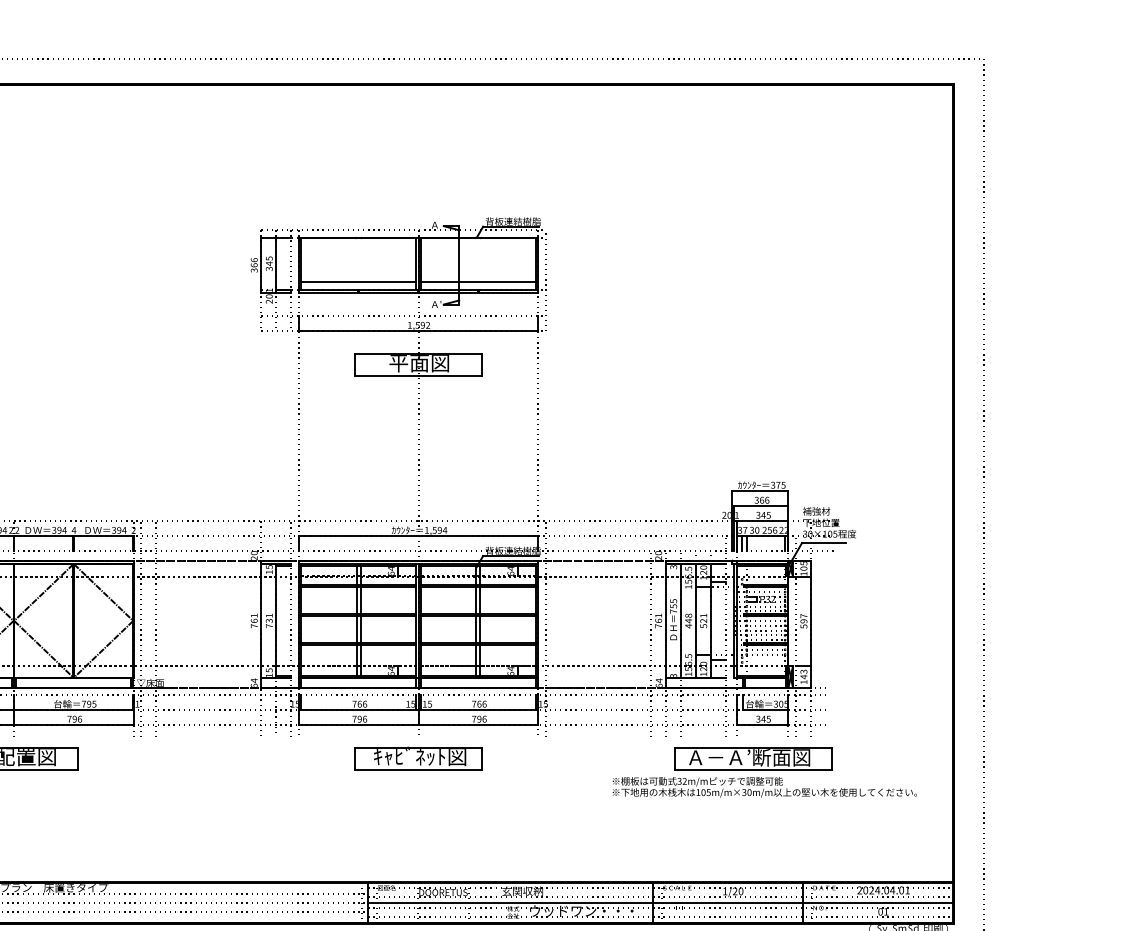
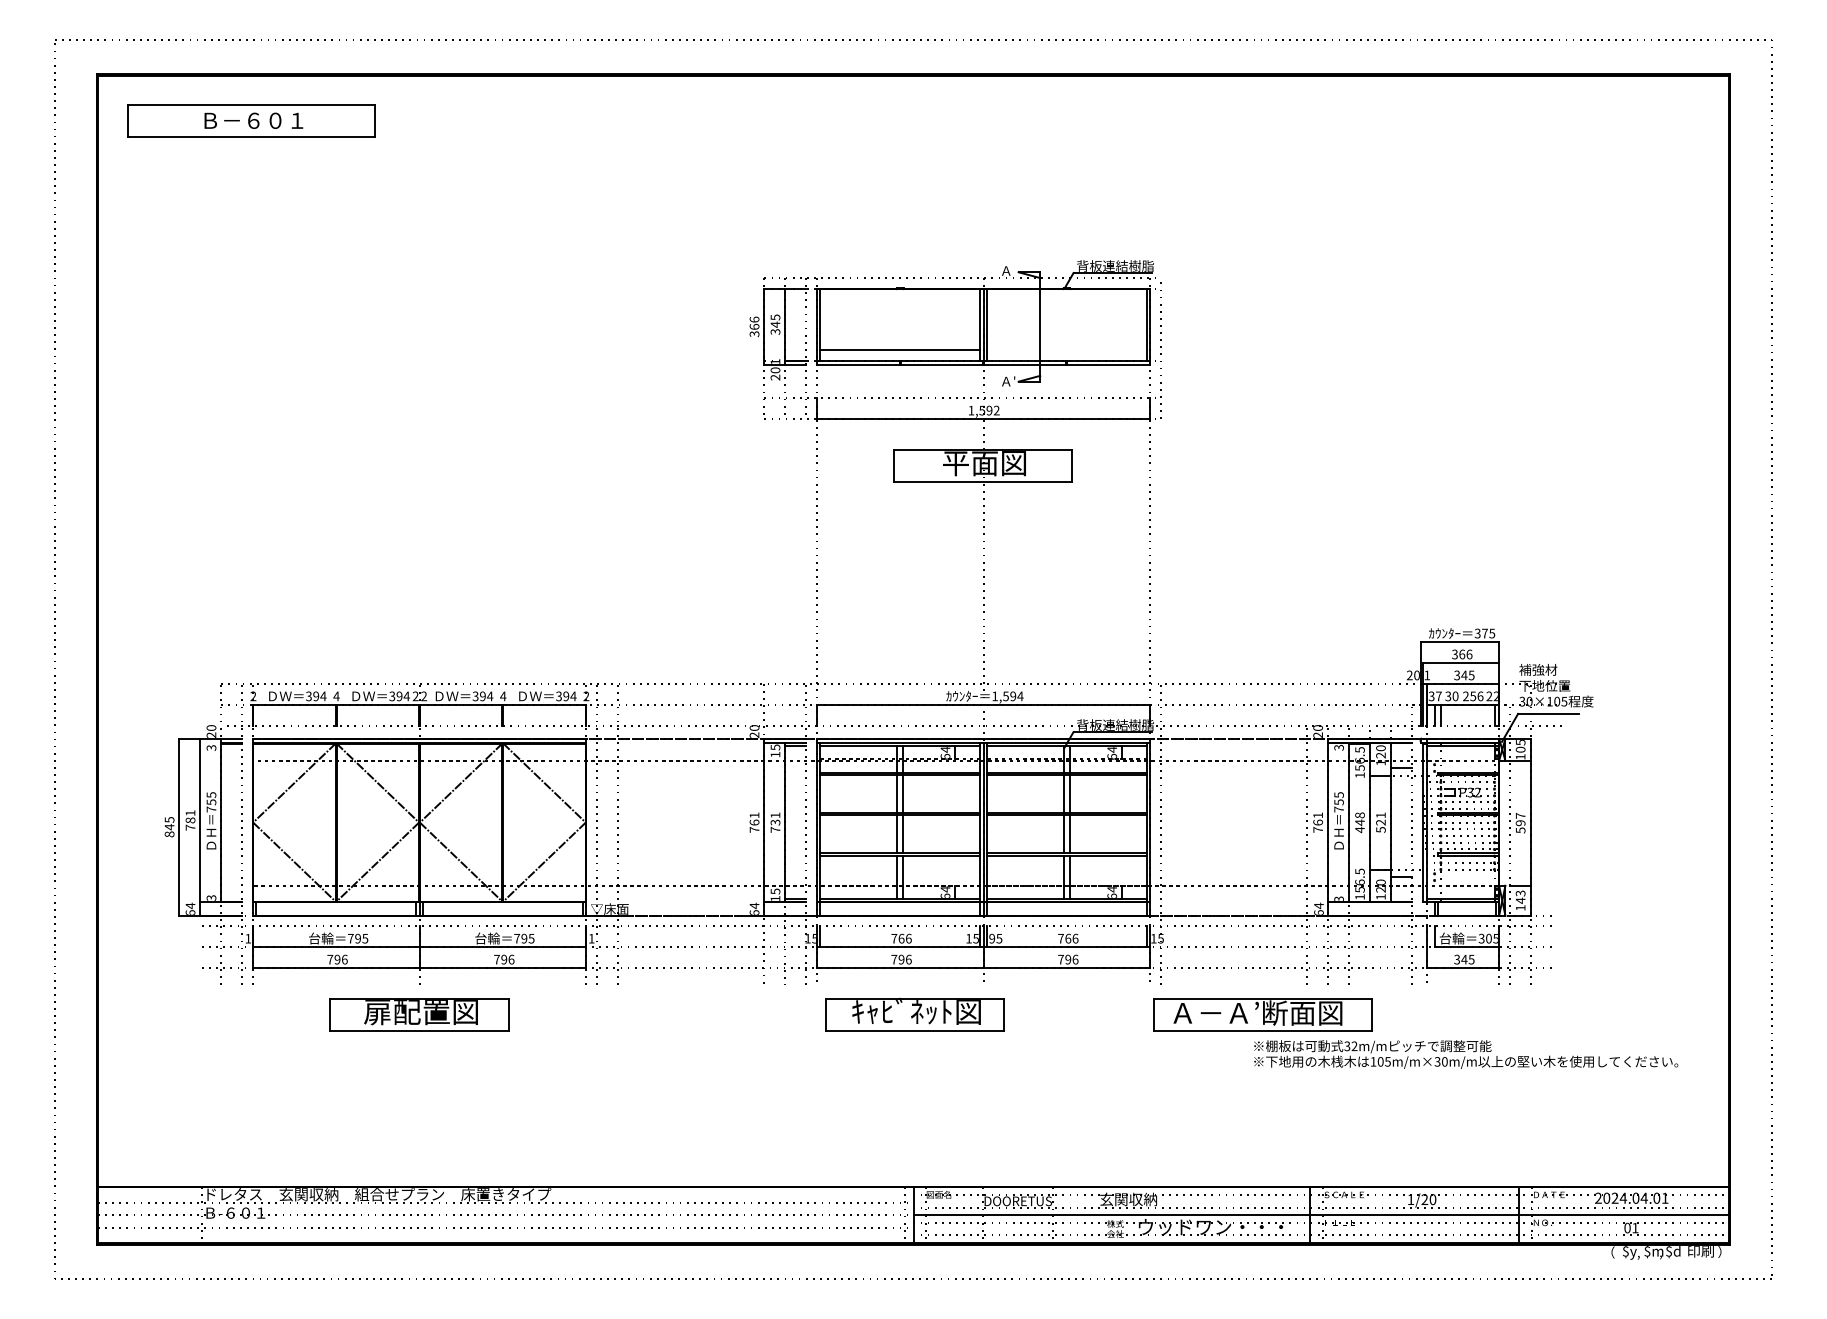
line: (478, 281) -> (1066, 349), removed
text: (425, 704) -> (992, 938), 15 -> 95
part: (418, 758) -> (914, 1014), moved
part: (752, 758) -> (1262, 1014), moved

